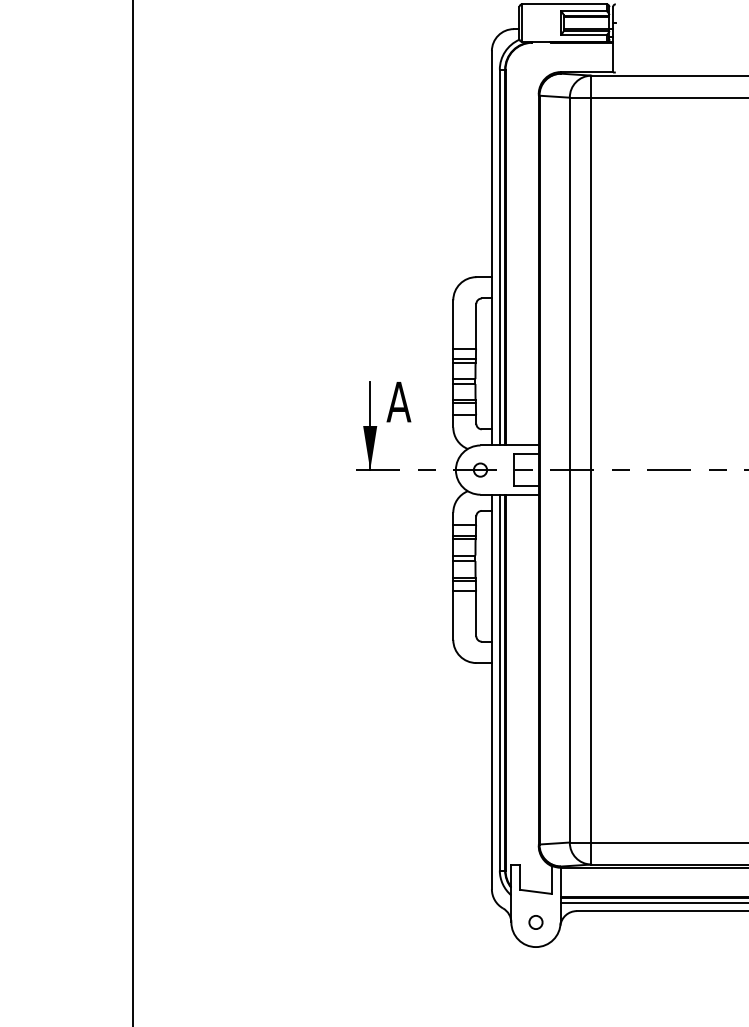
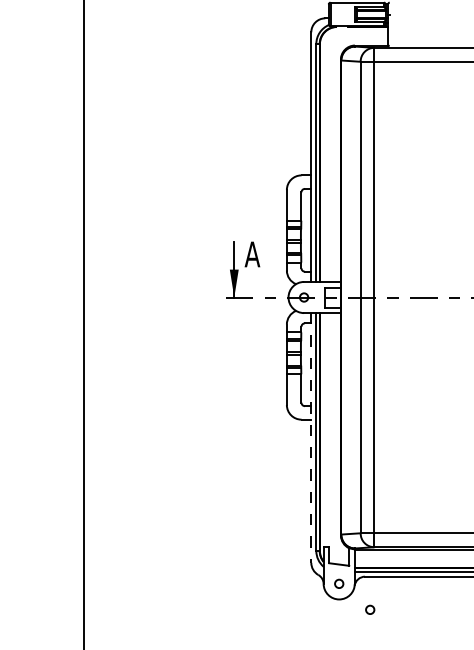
line: (492, 691) -> (311, 437), solid -> dashed
circle: (585, 962) -> (370, 609), added

